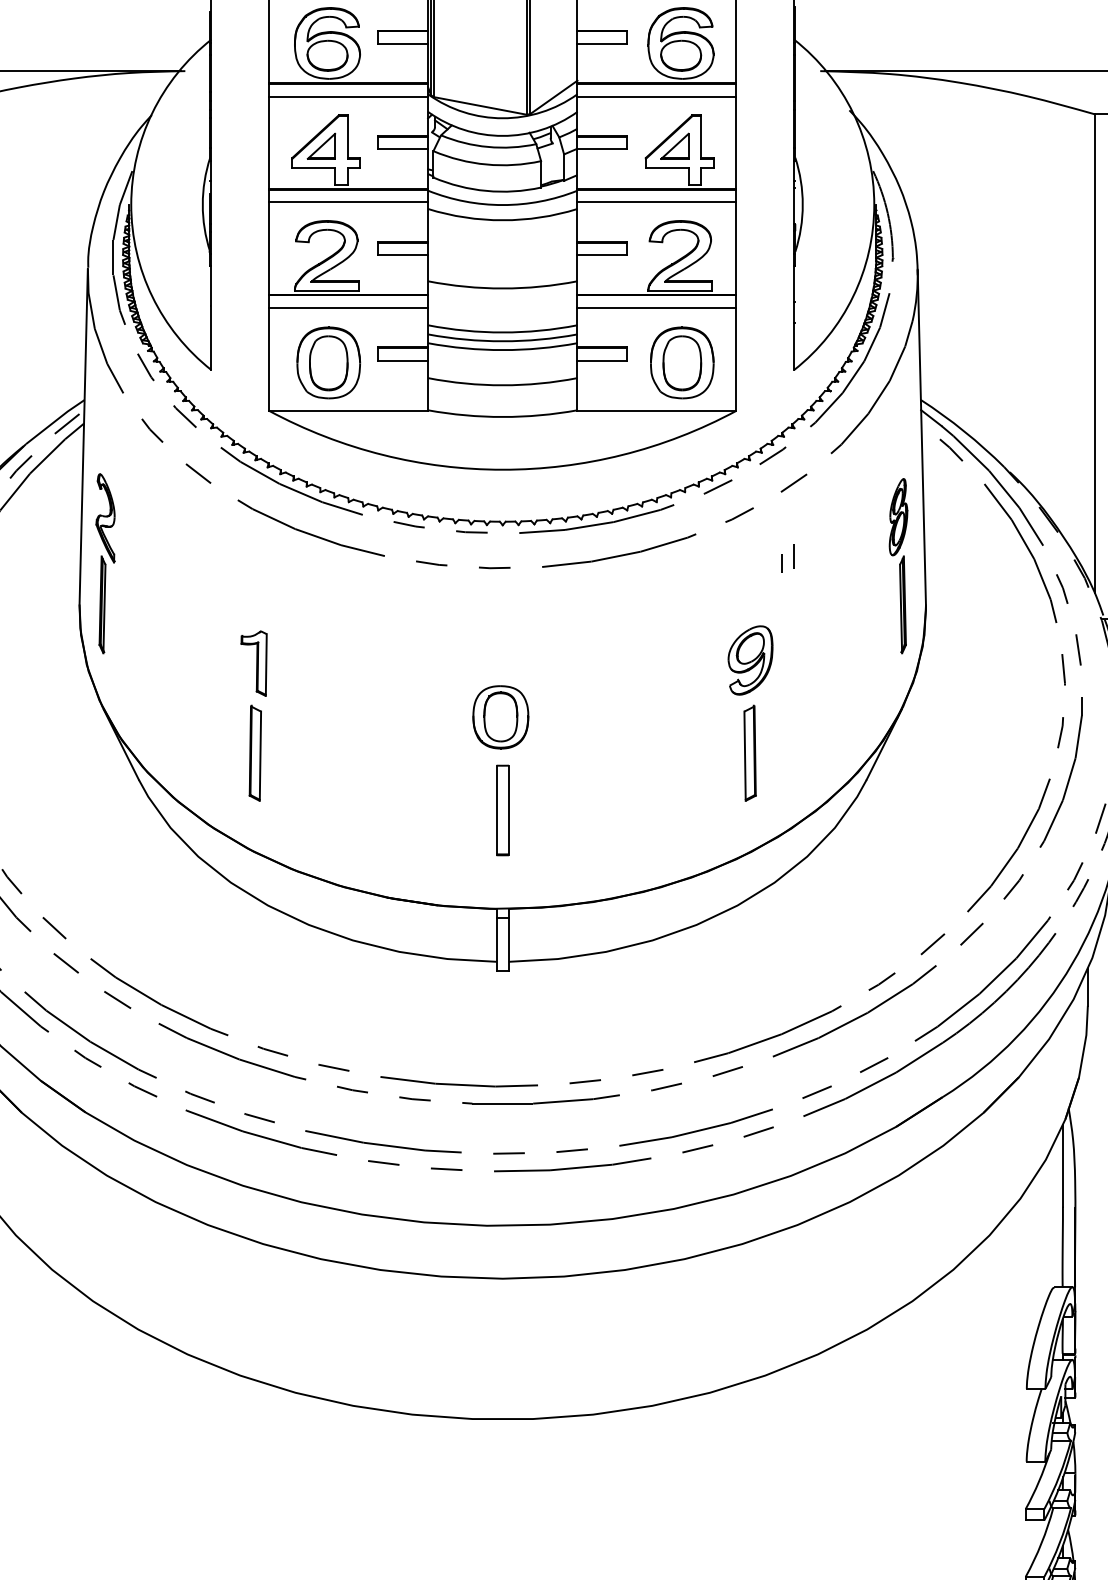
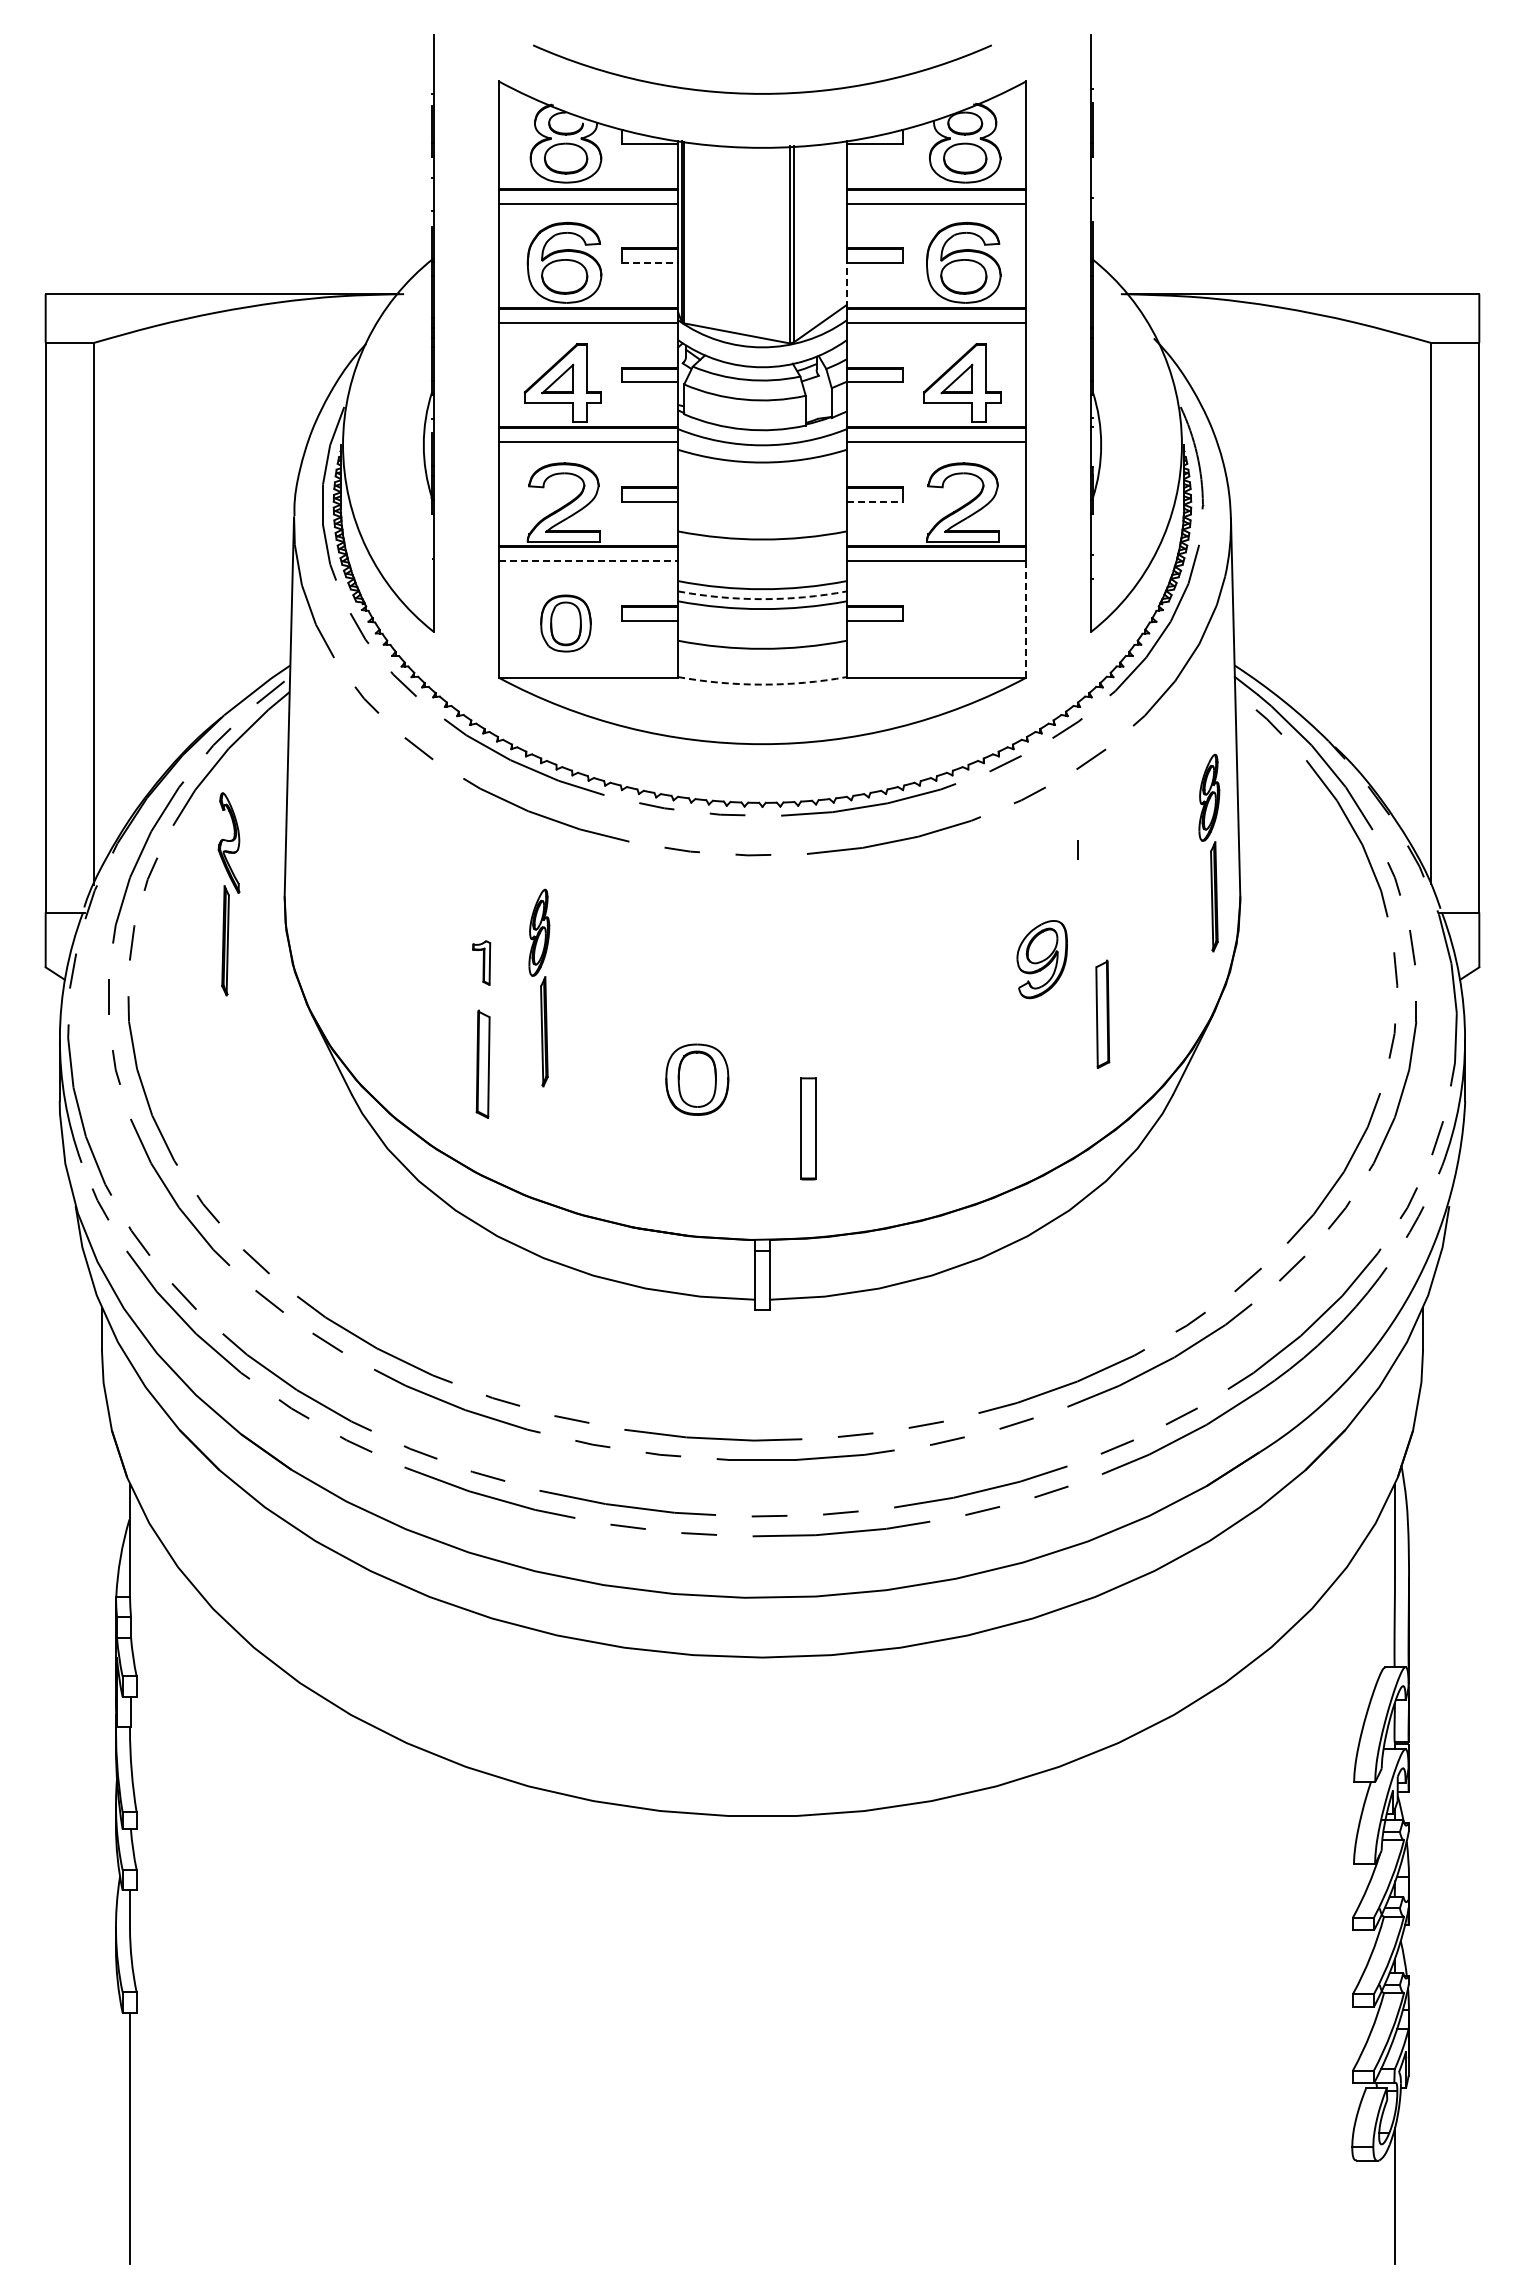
line: (403, 43) -> (650, 263), solid -> dashed
line: (577, 63) -> (846, 285), solid -> dashed
line: (602, 254) -> (875, 501), solid -> dashed
line: (348, 307) -> (588, 561), solid -> dashed
arc: (502, 341) -> (762, 599), solid -> dashed
line: (736, 360) -> (1026, 620), solid -> dashed
part: (328, 362) -> (565, 623), size x0.7
part: (681, 362) -> (964, 623), removed
arc: (502, 416) -> (762, 684), solid -> dashed
line: (794, 555) -> (1091, 841), removed
part: (105, 563) -> (228, 894), moved
part: (253, 663) -> (481, 962), size x0.6
part: (305, 685) -> (539, 987), added
part: (501, 717) -> (697, 1079), moved
part: (749, 752) -> (1102, 1013), moved
part: (502, 810) -> (808, 1128), moved

